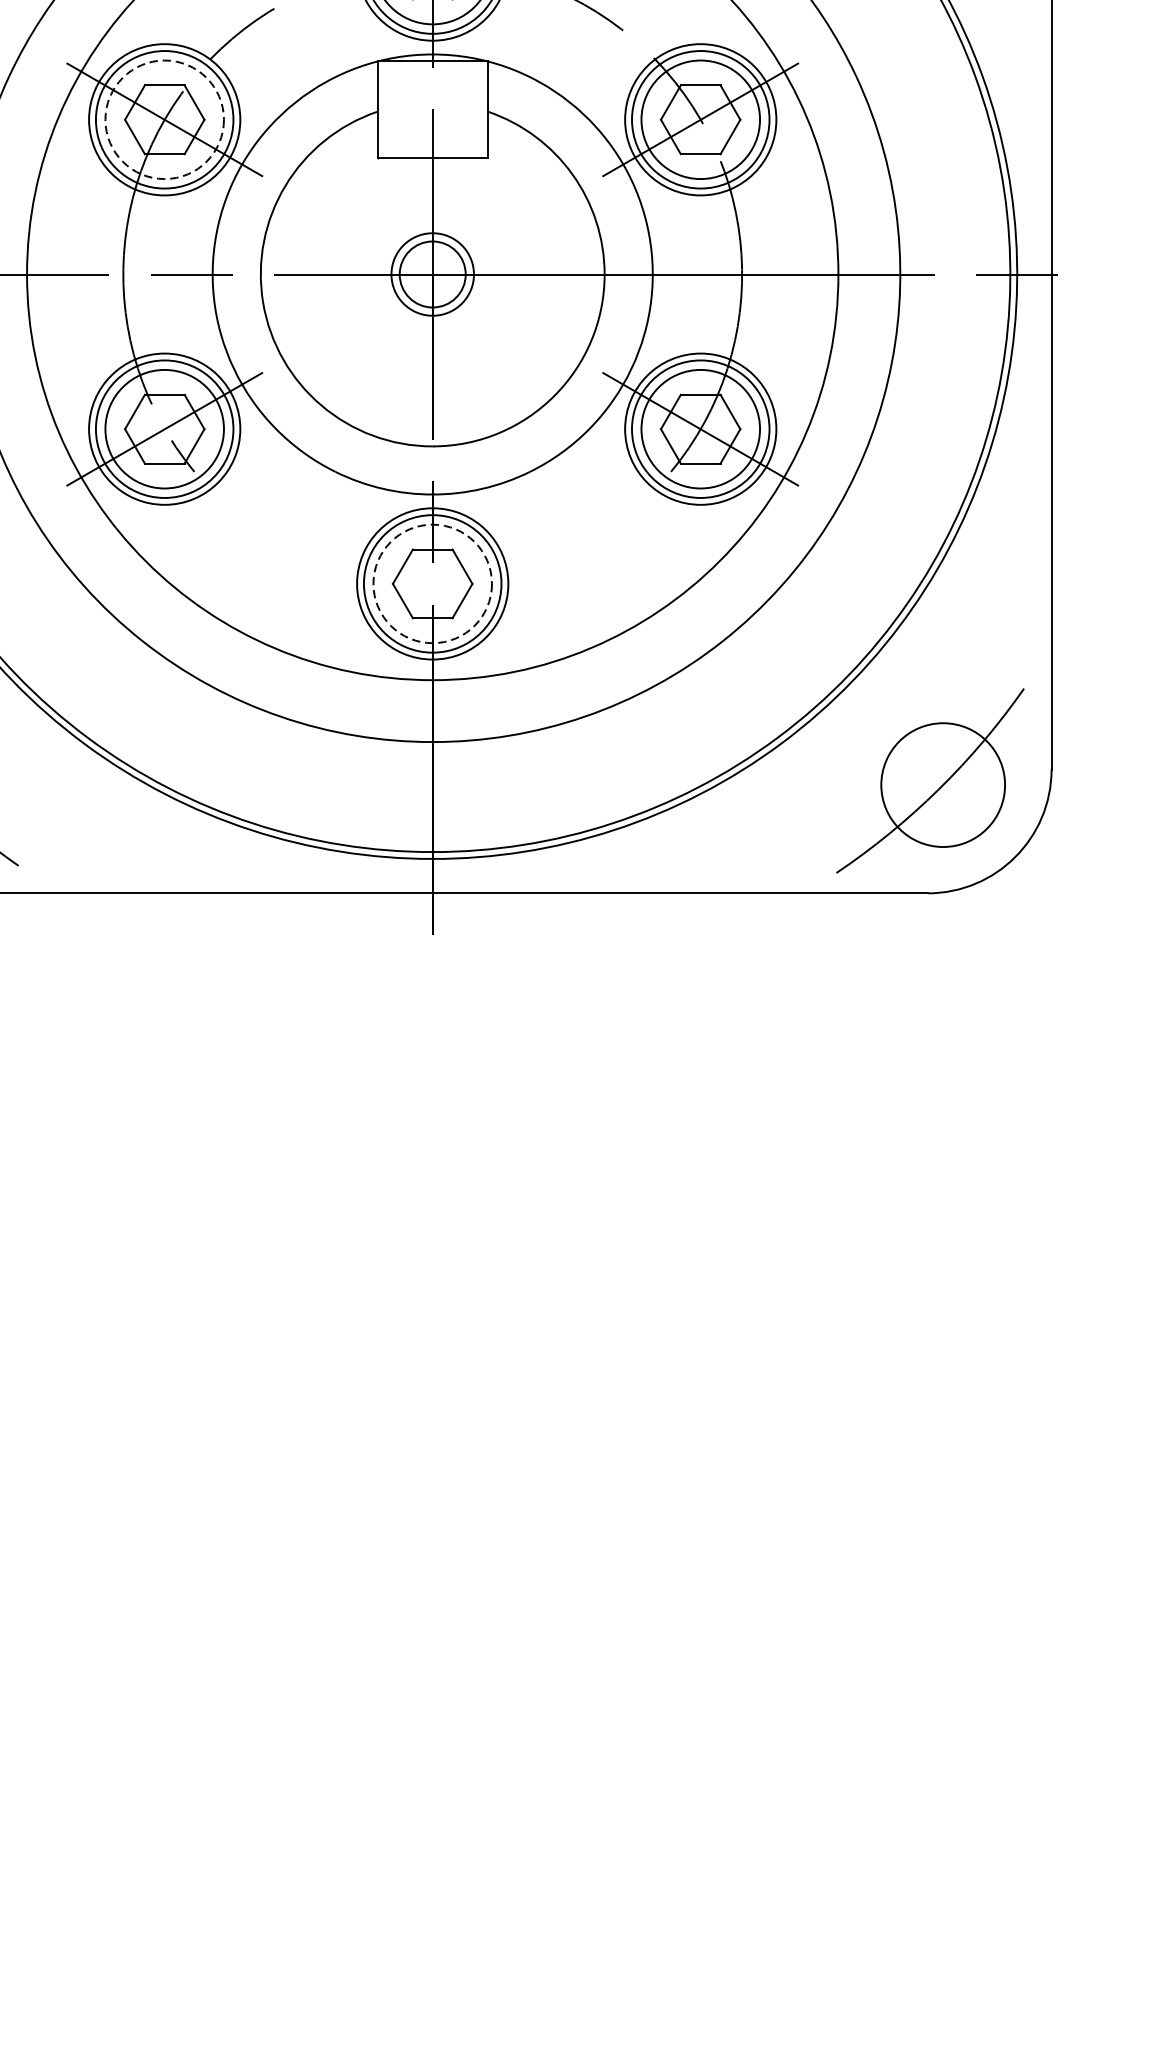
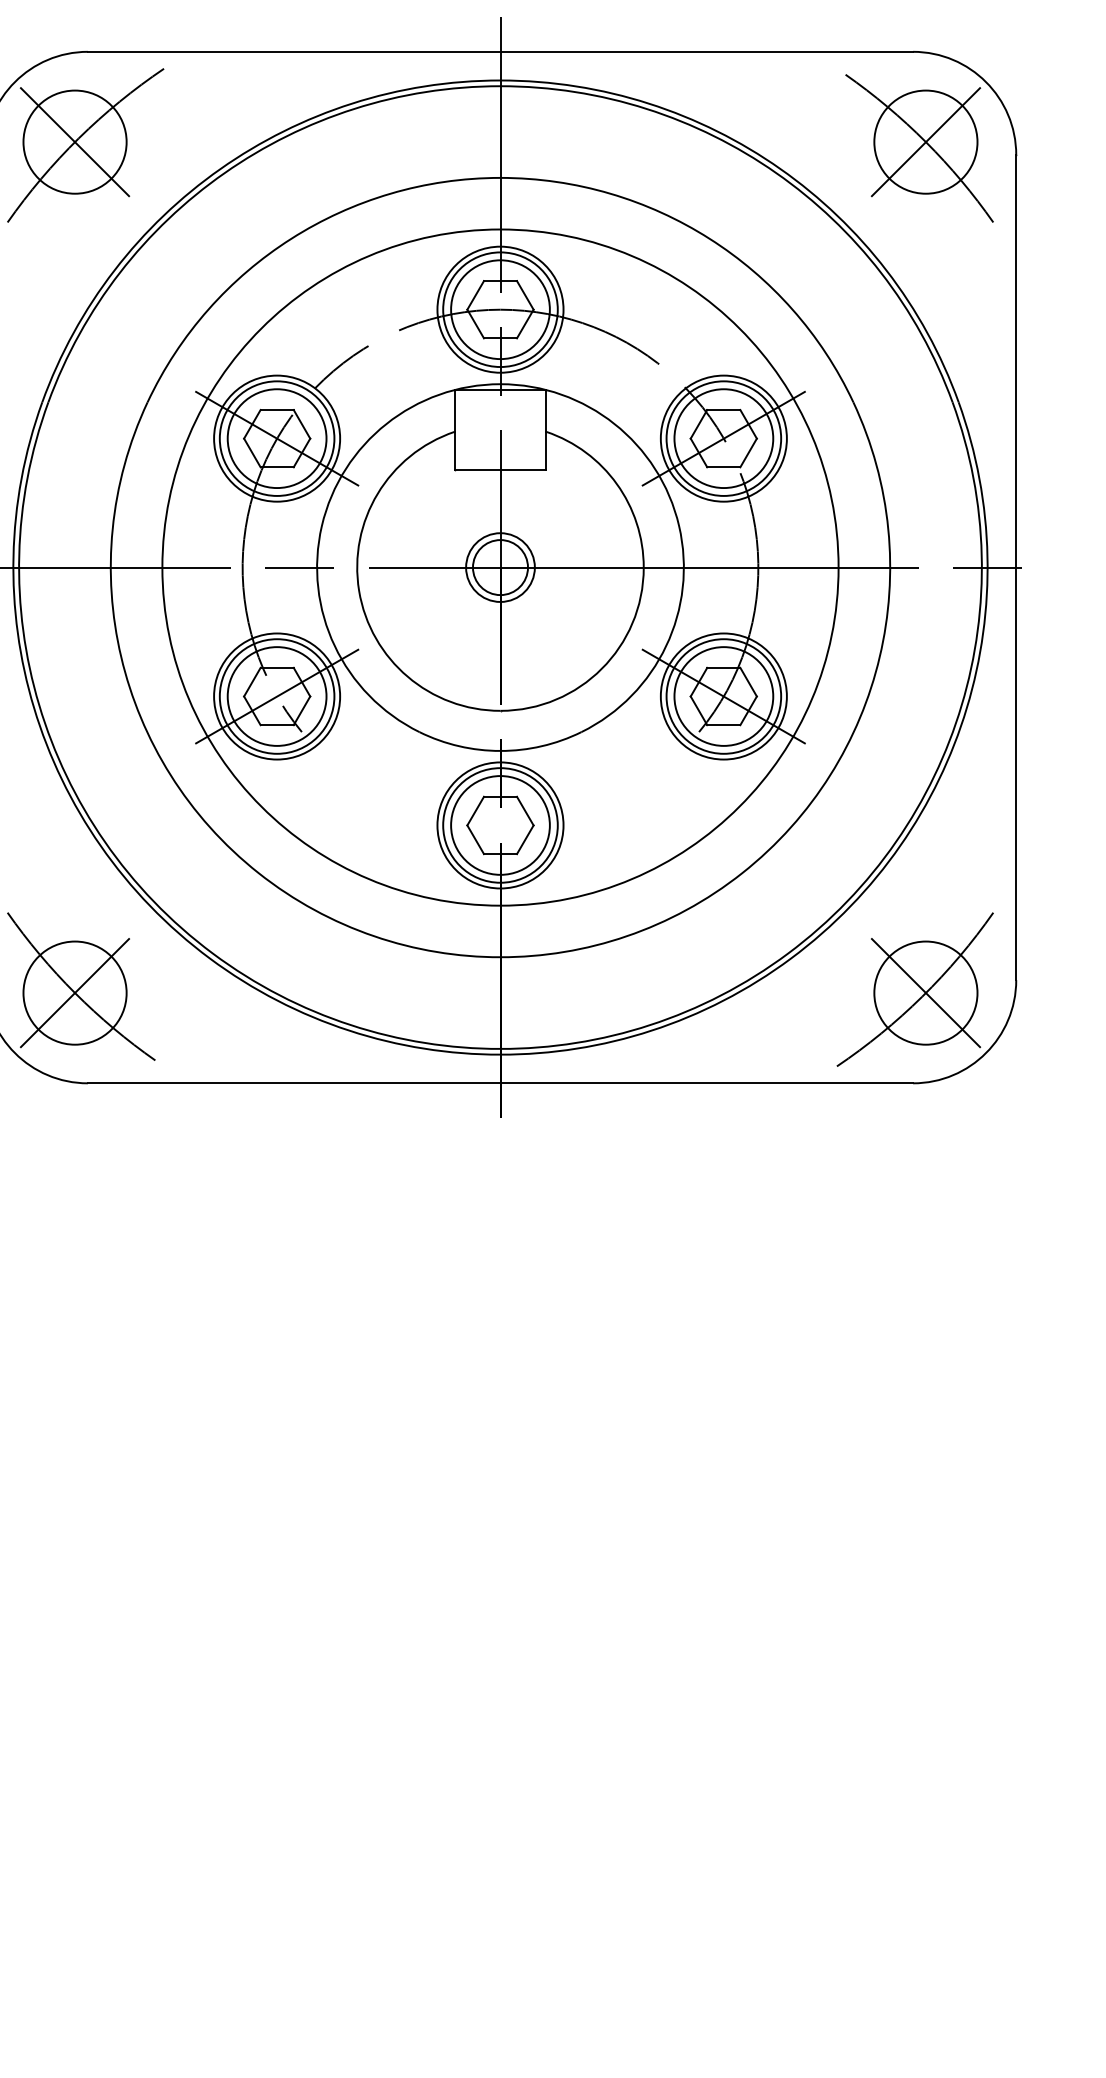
circle: (163, 119) -> (276, 438), dashed -> solid
circle: (432, 583) -> (500, 825), dashed -> solid
line: (942, 784) -> (925, 992), added

